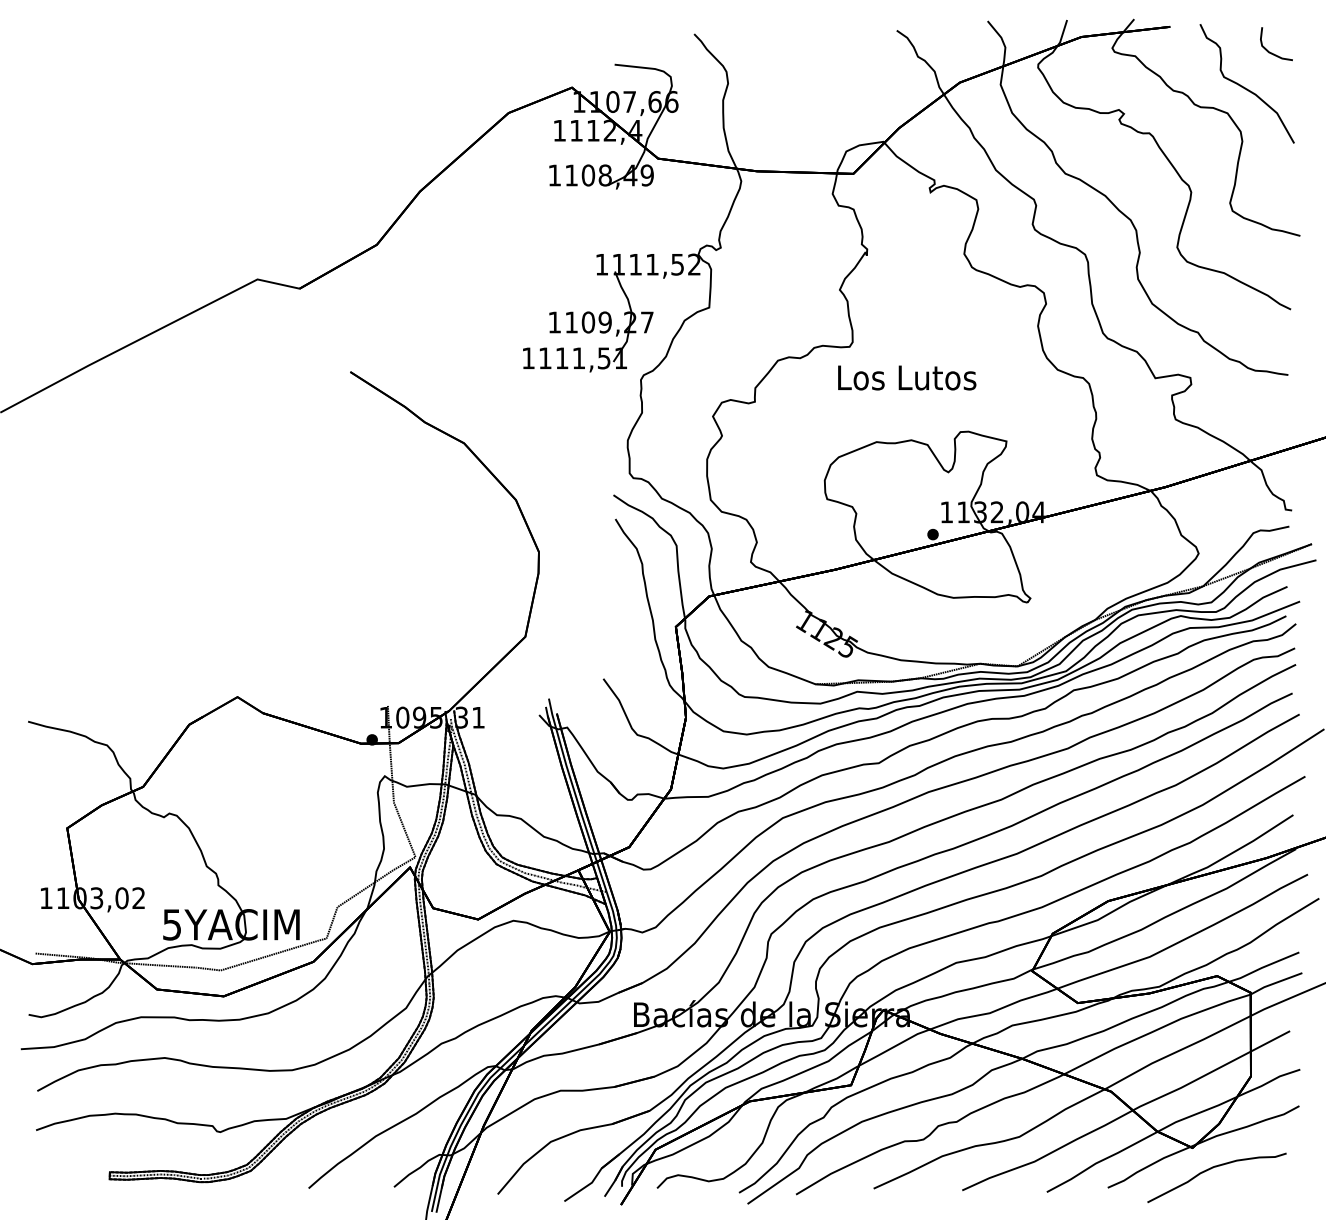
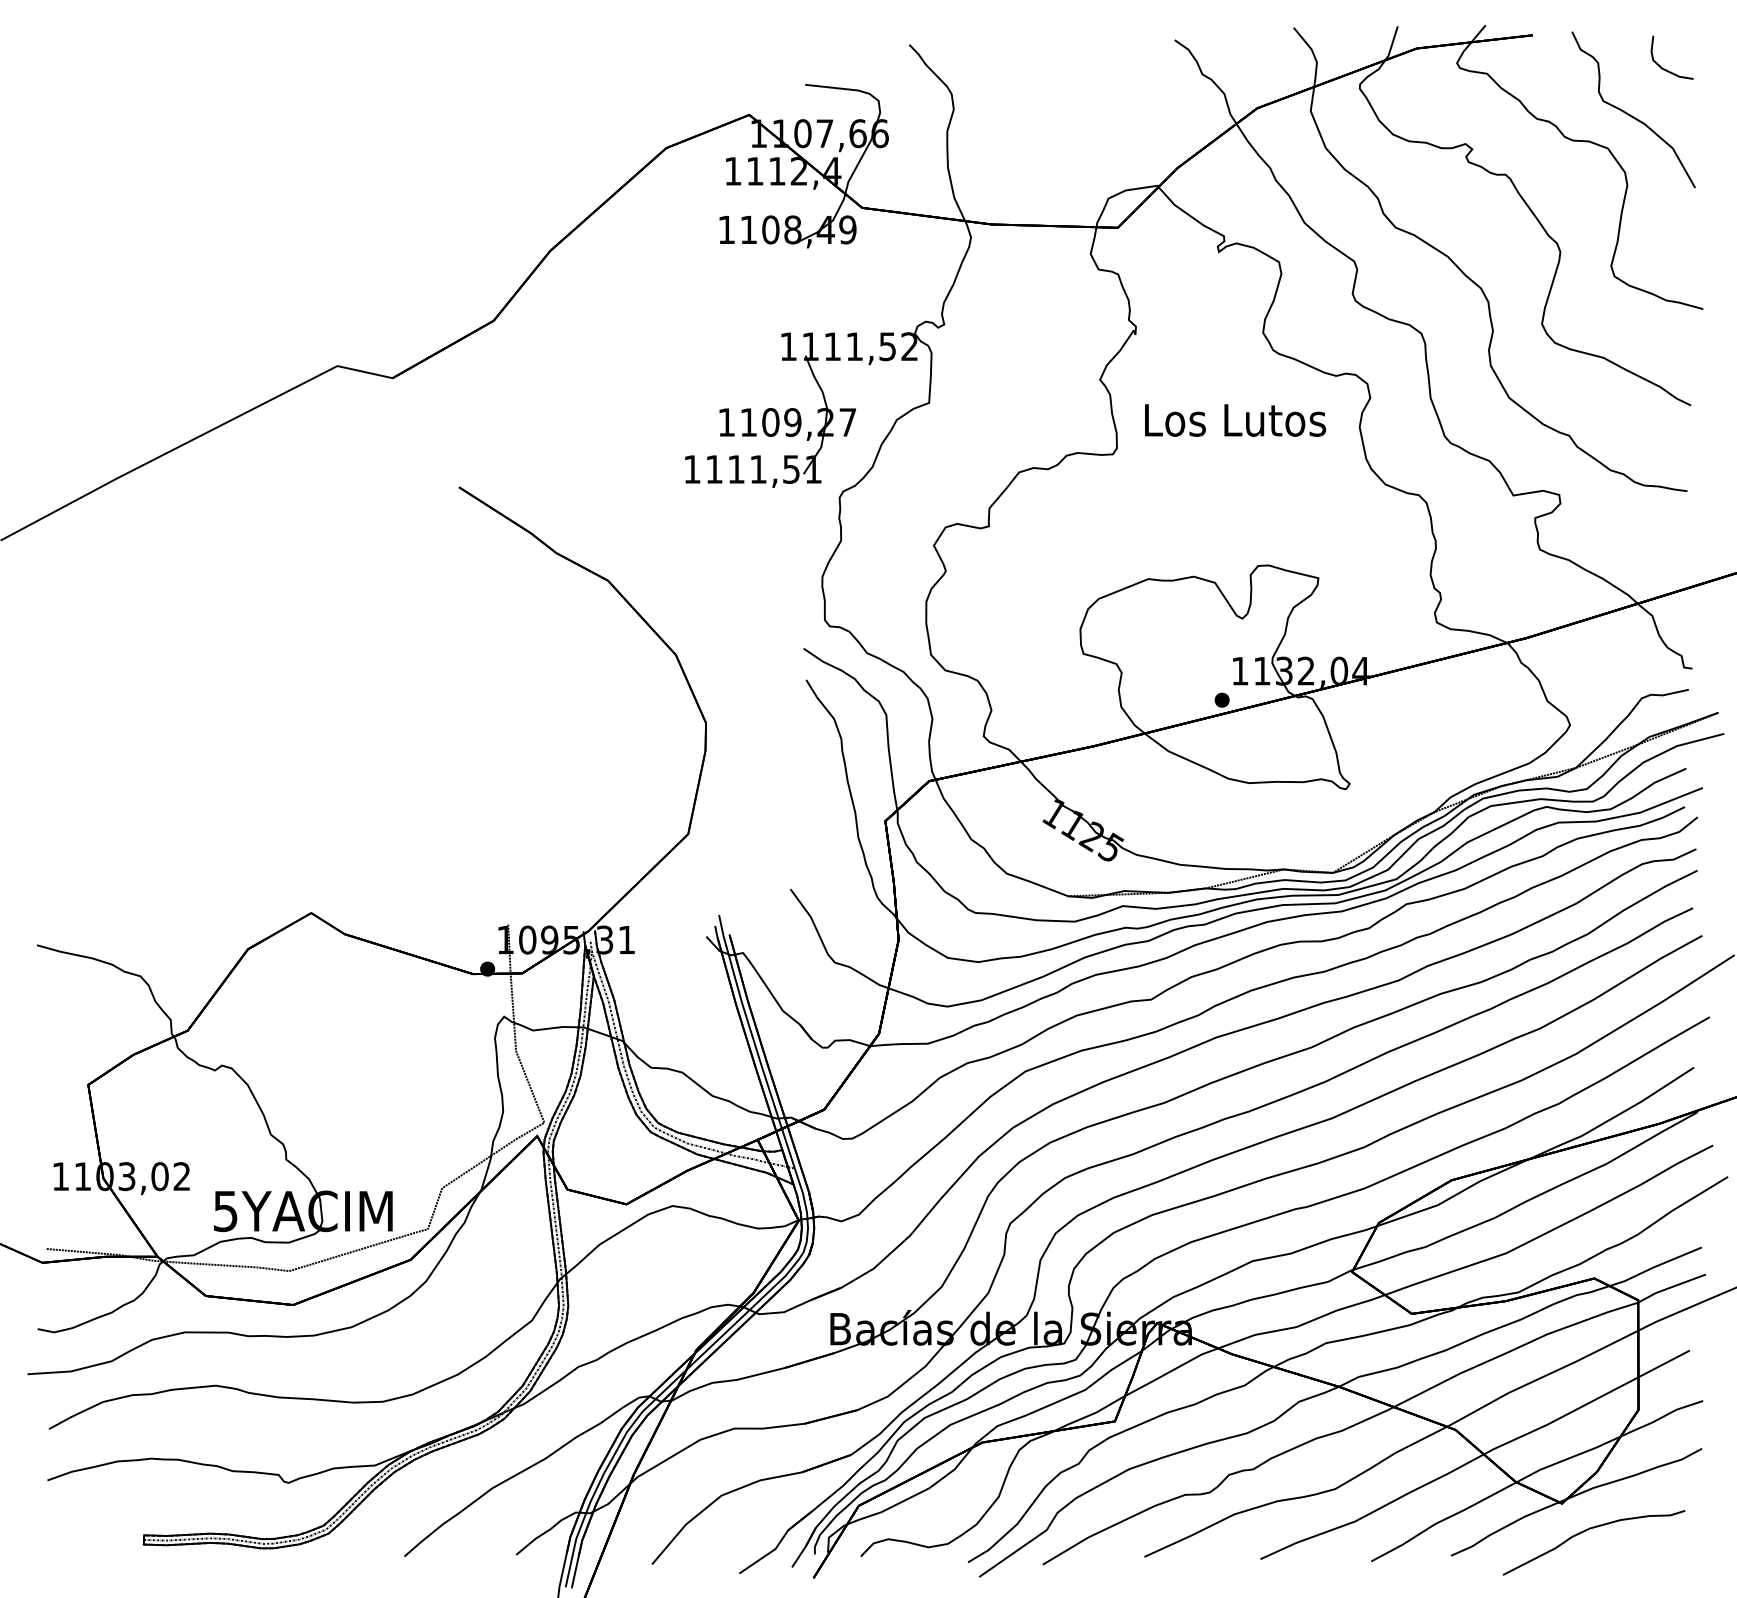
text: (907, 377) -> (1235, 419), moved

